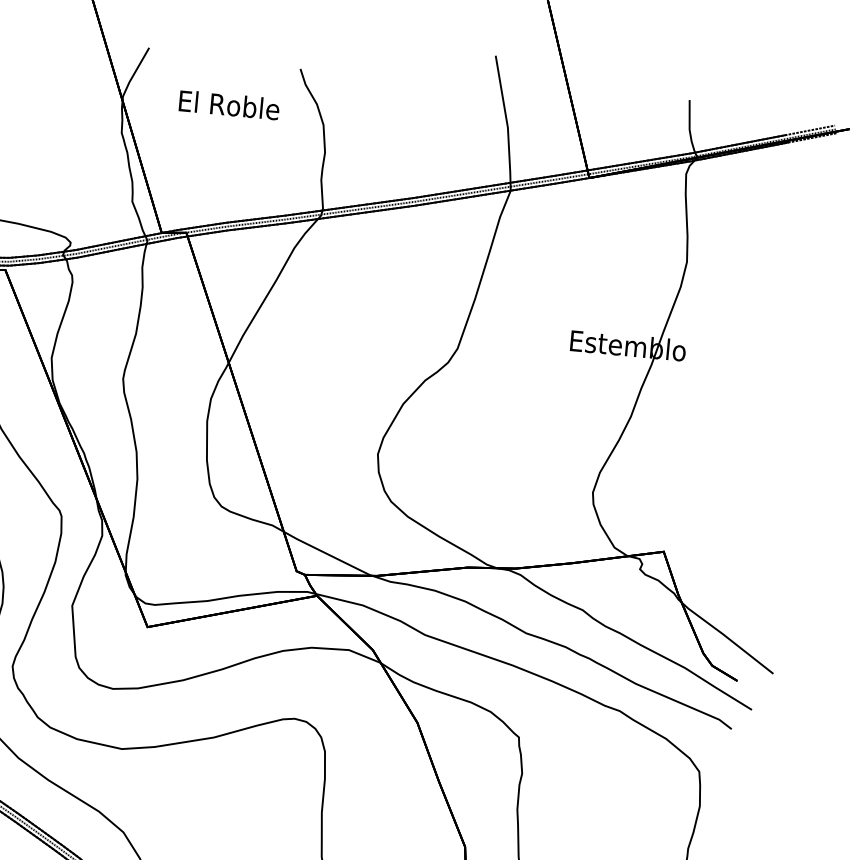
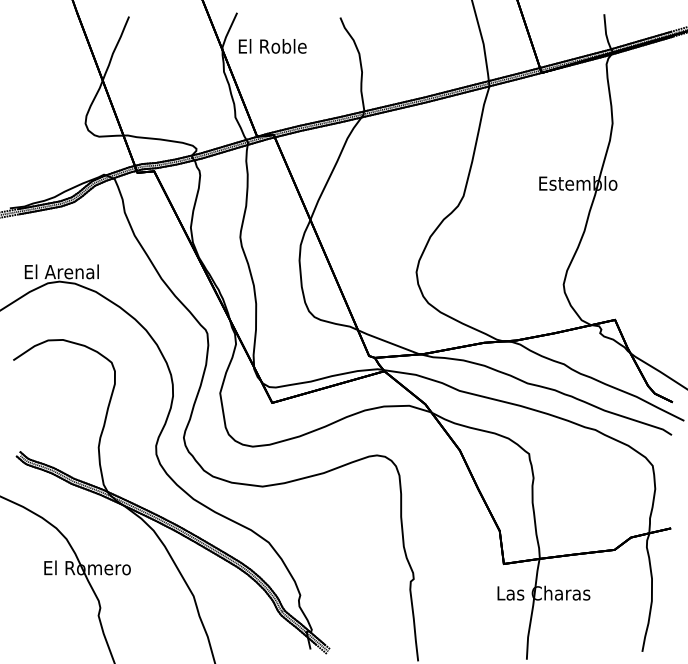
text: (229, 105) -> (272, 46), moved

